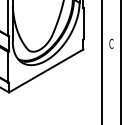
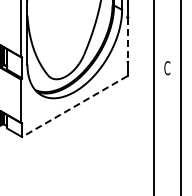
line: (84, 23) -> (128, 39), solid -> dashed
line: (45, 70) -> (74, 106), solid -> dashed

